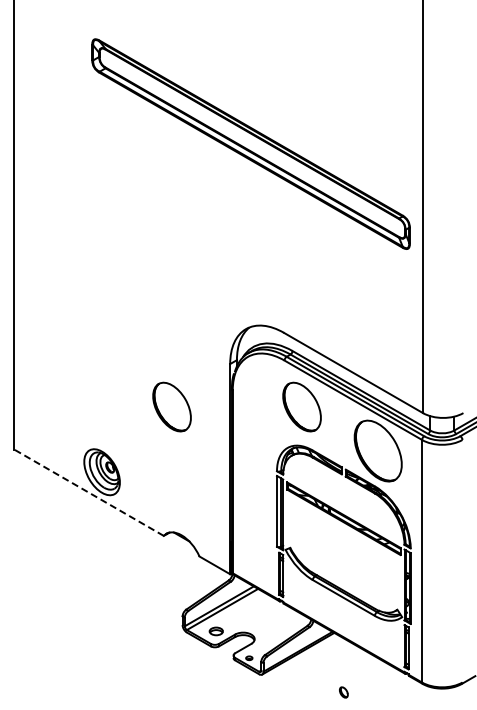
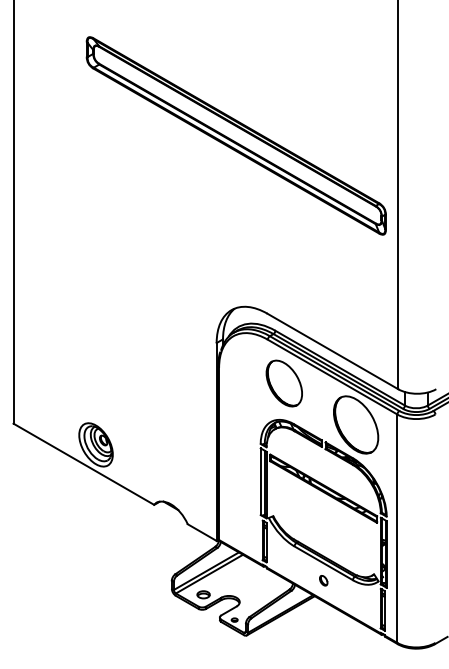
part: (171, 406) -> (161, 382), removed
line: (88, 492) -> (83, 463), dashed -> solid
part: (343, 692) -> (323, 580), moved

